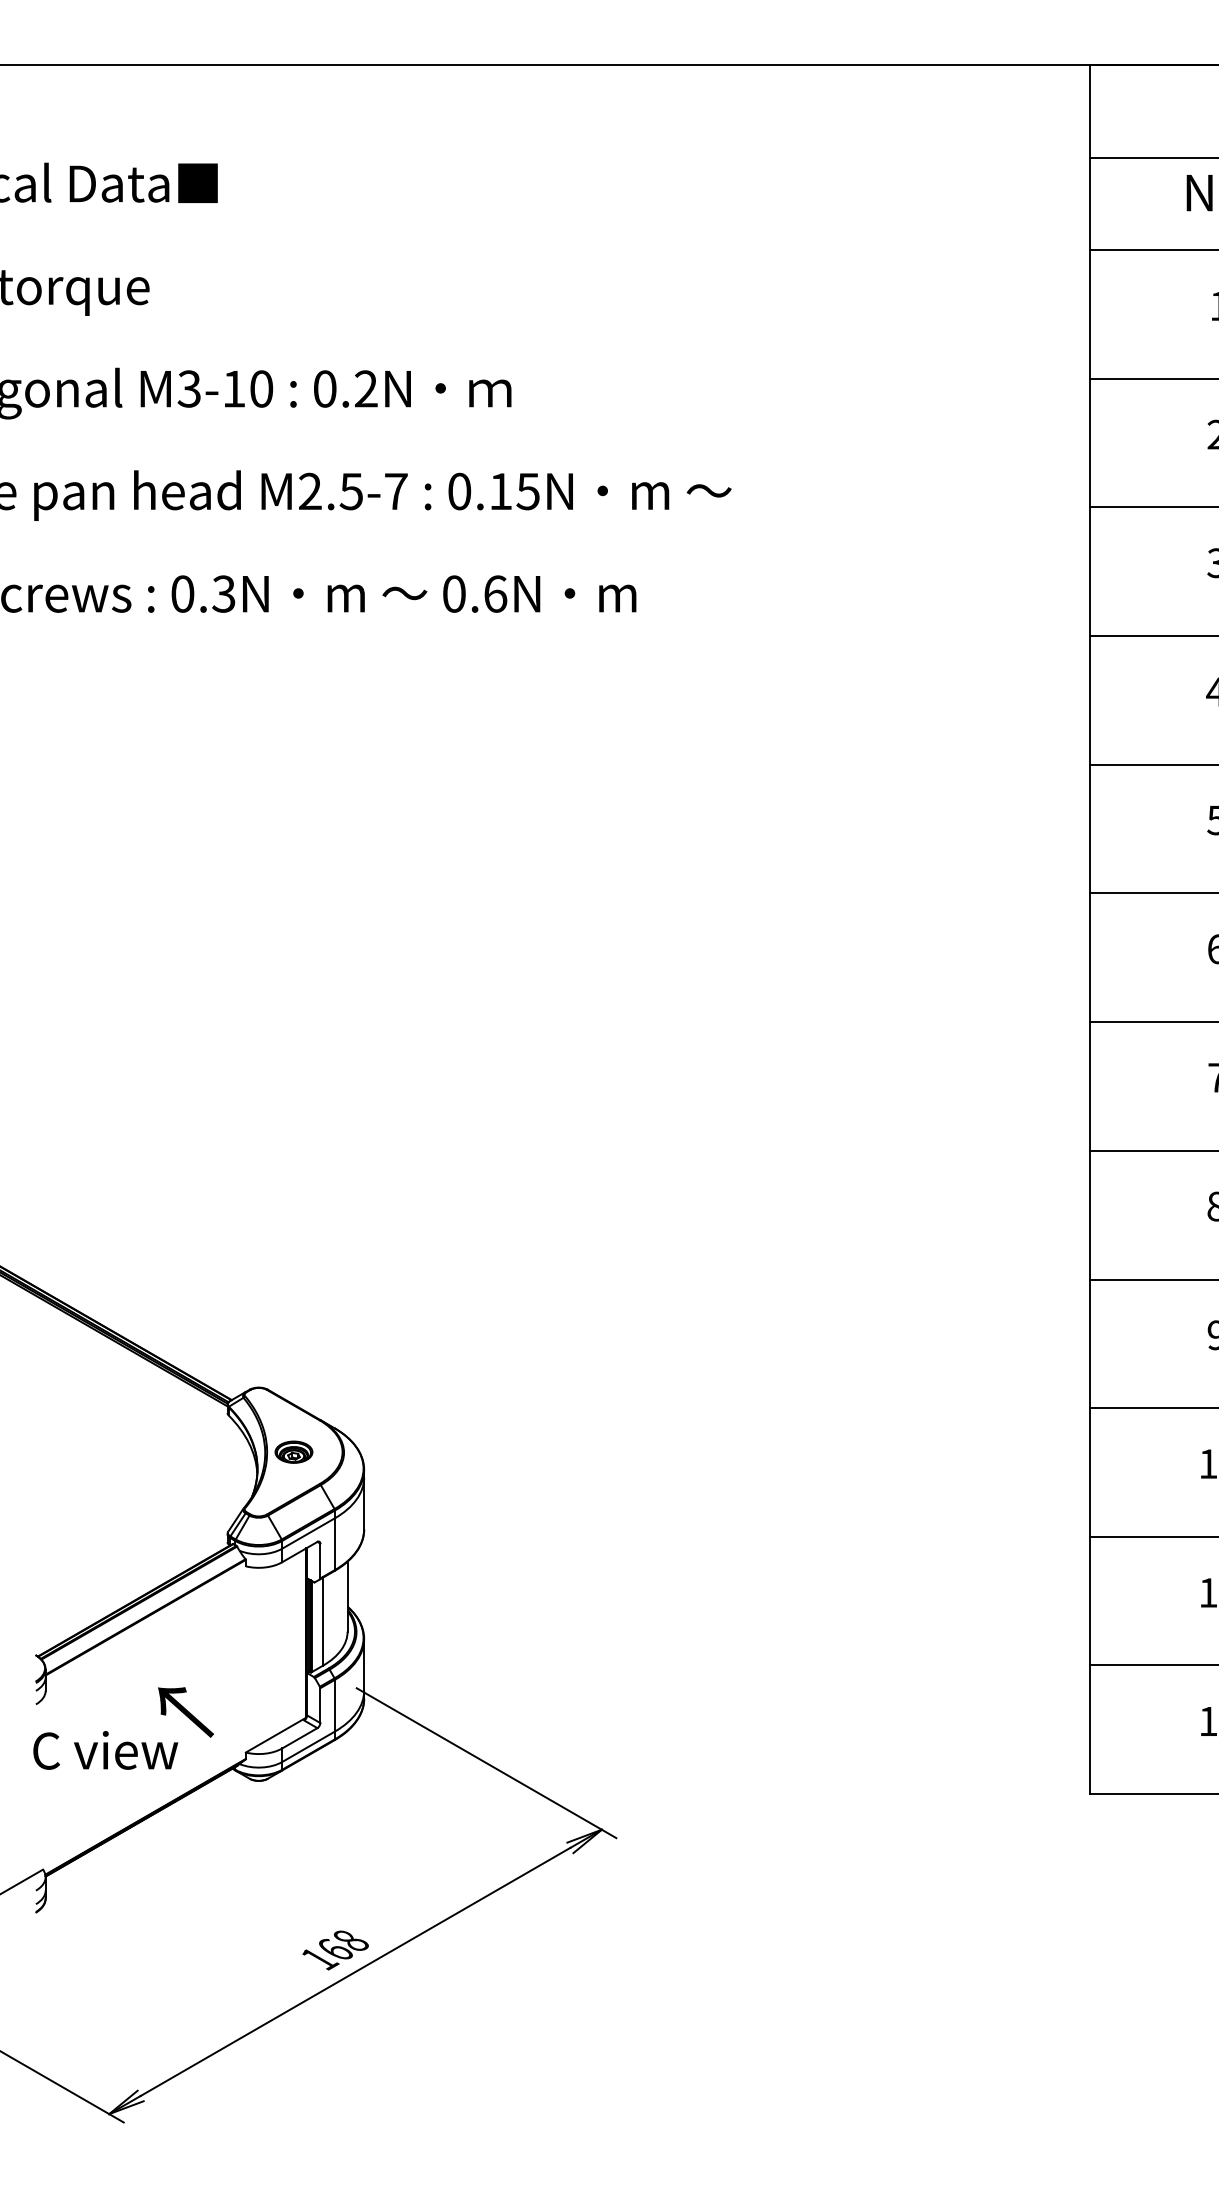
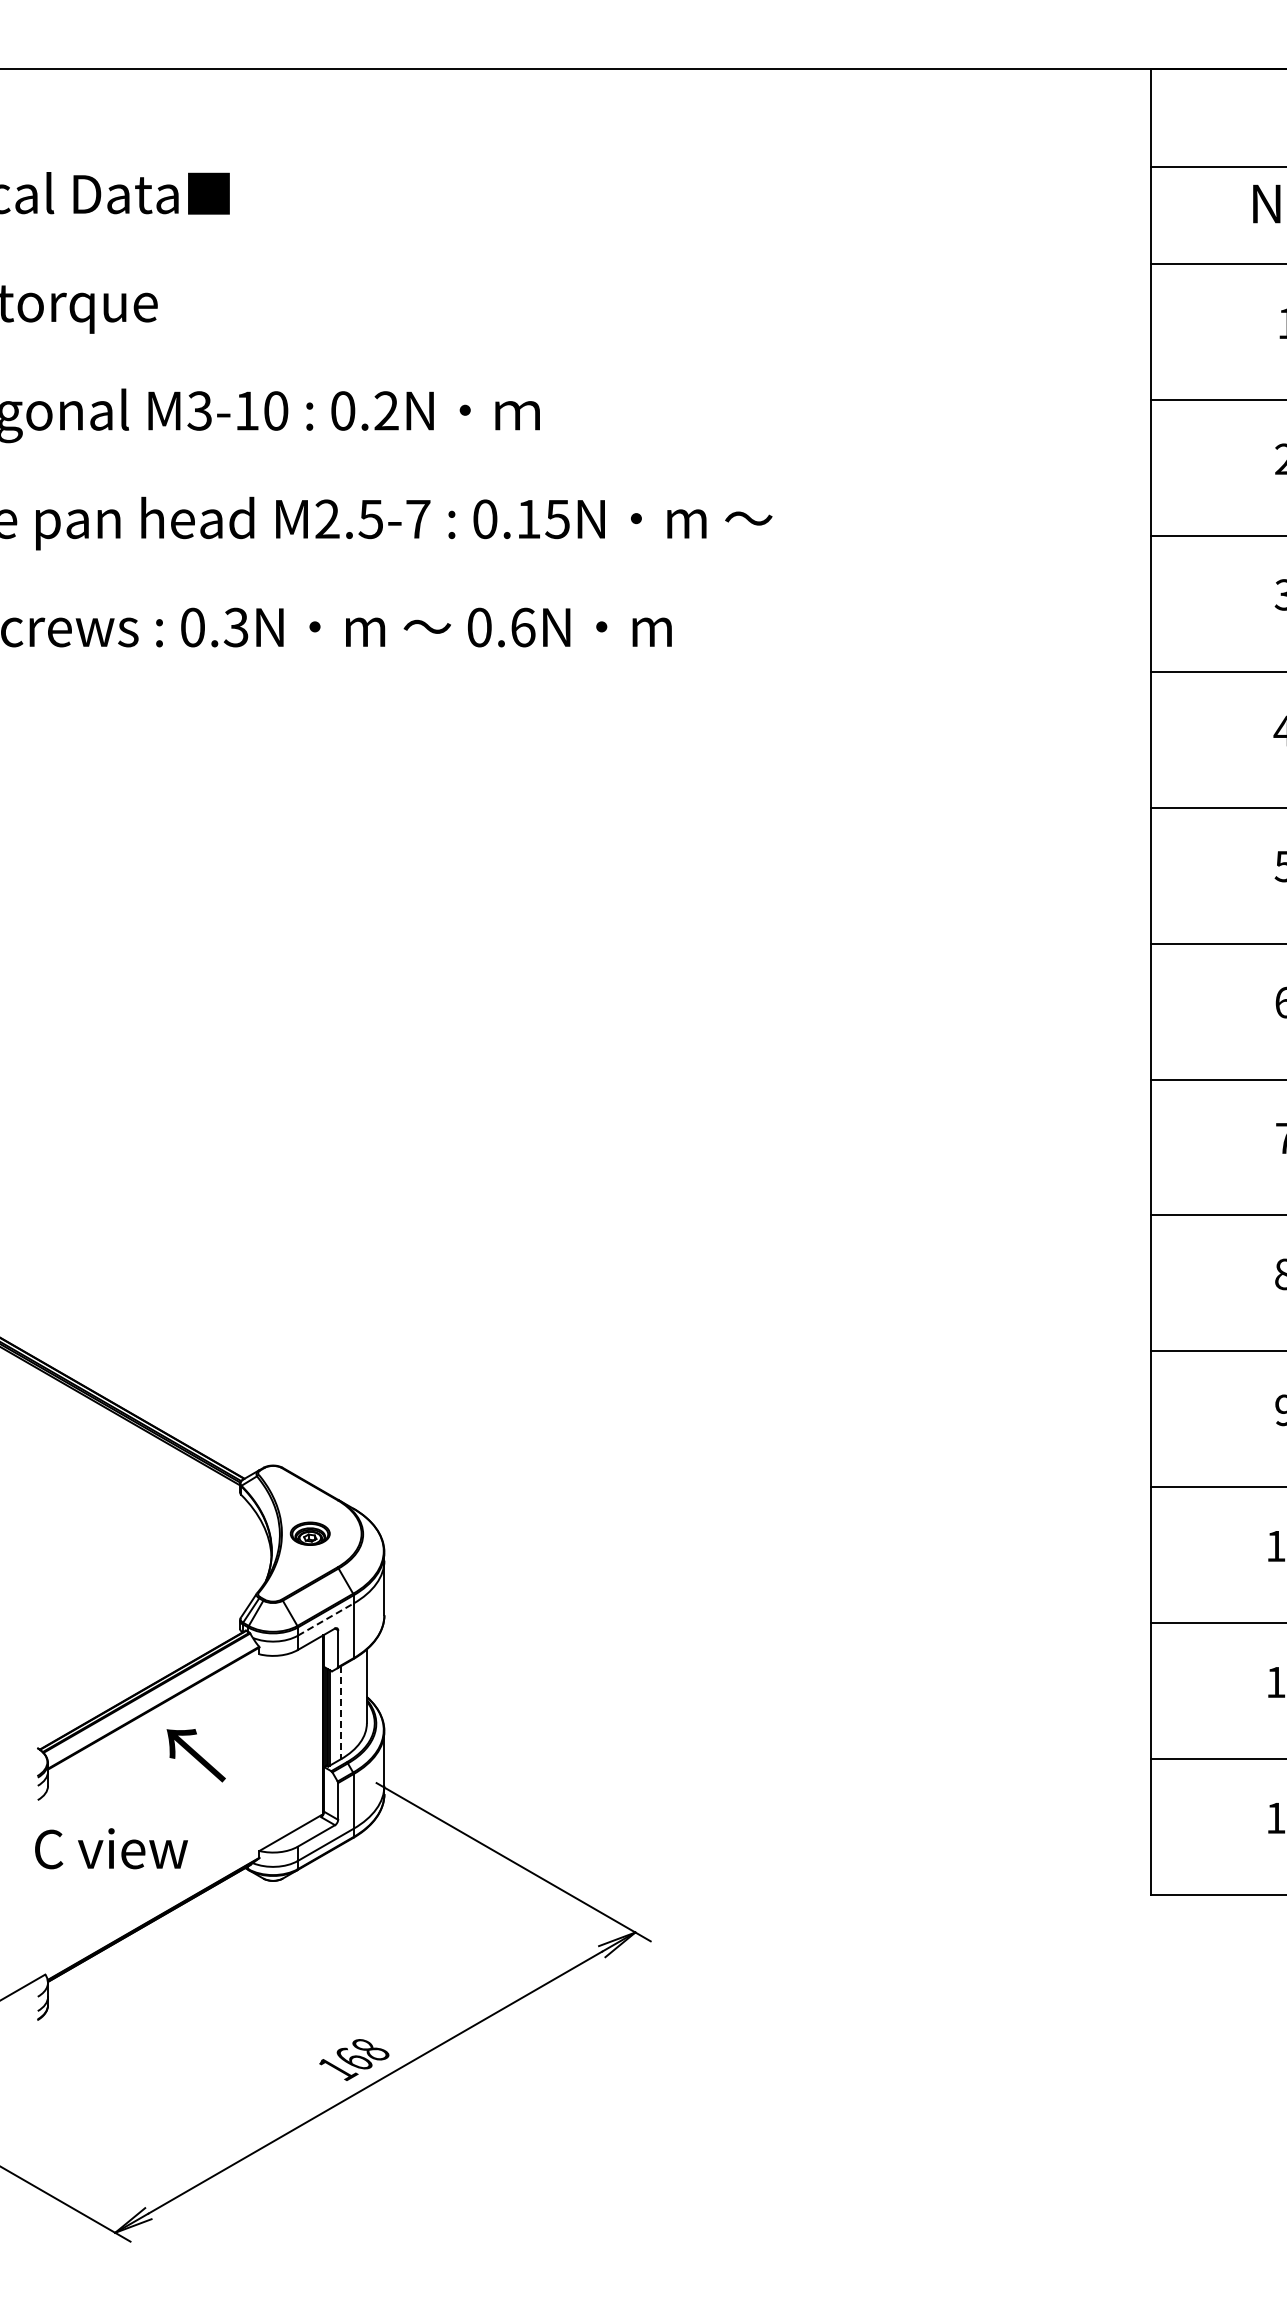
line: (309, 1533) -> (326, 1619), solid -> dashed
line: (323, 1622) -> (341, 1713), solid -> dashed
text: (185, 1712) -> (195, 1755), moved

